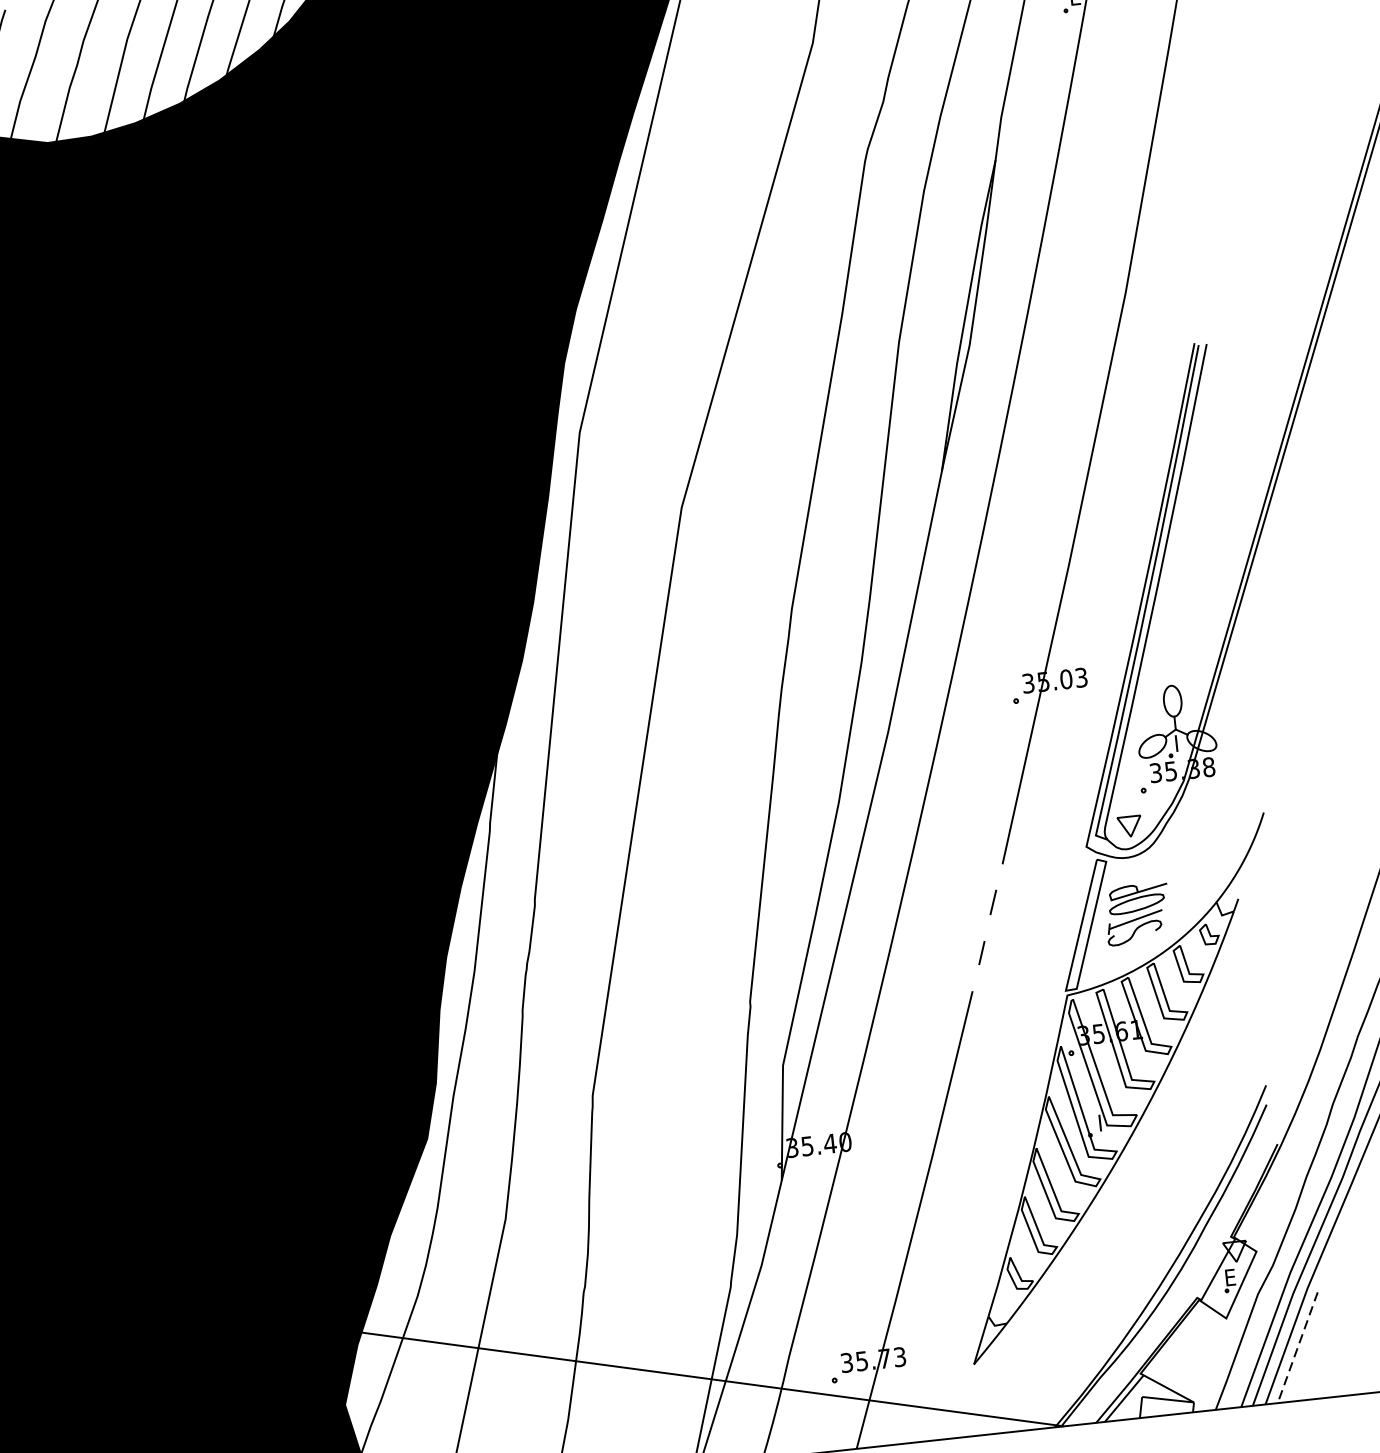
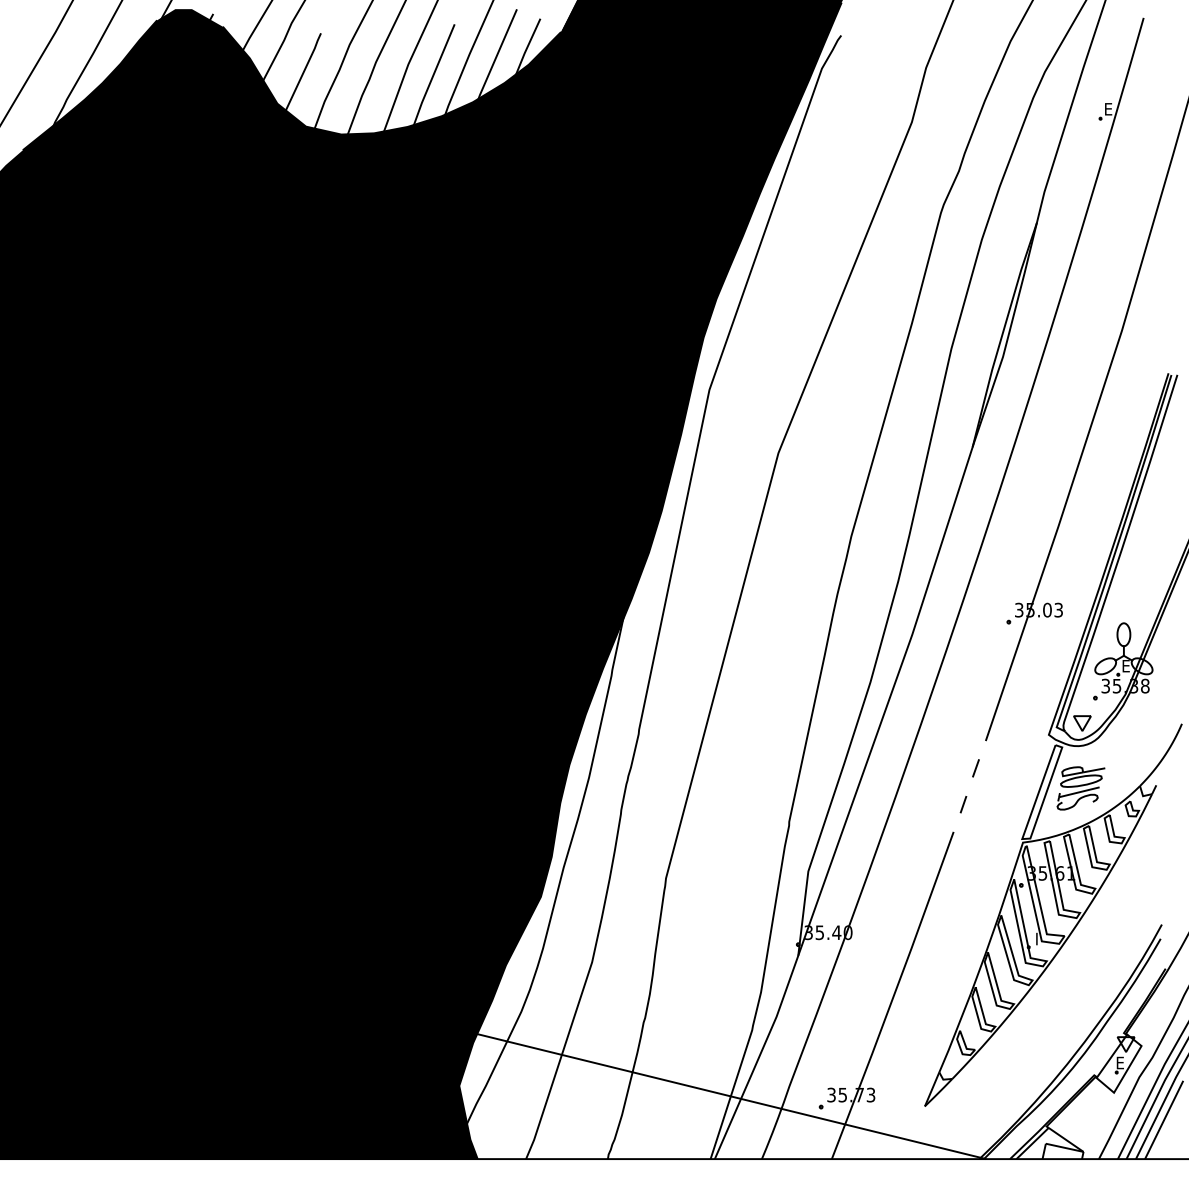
text: (1180, 743) -> (1126, 666), I -> E
line: (1298, 1347) -> (1164, 1119), dashed -> solid

